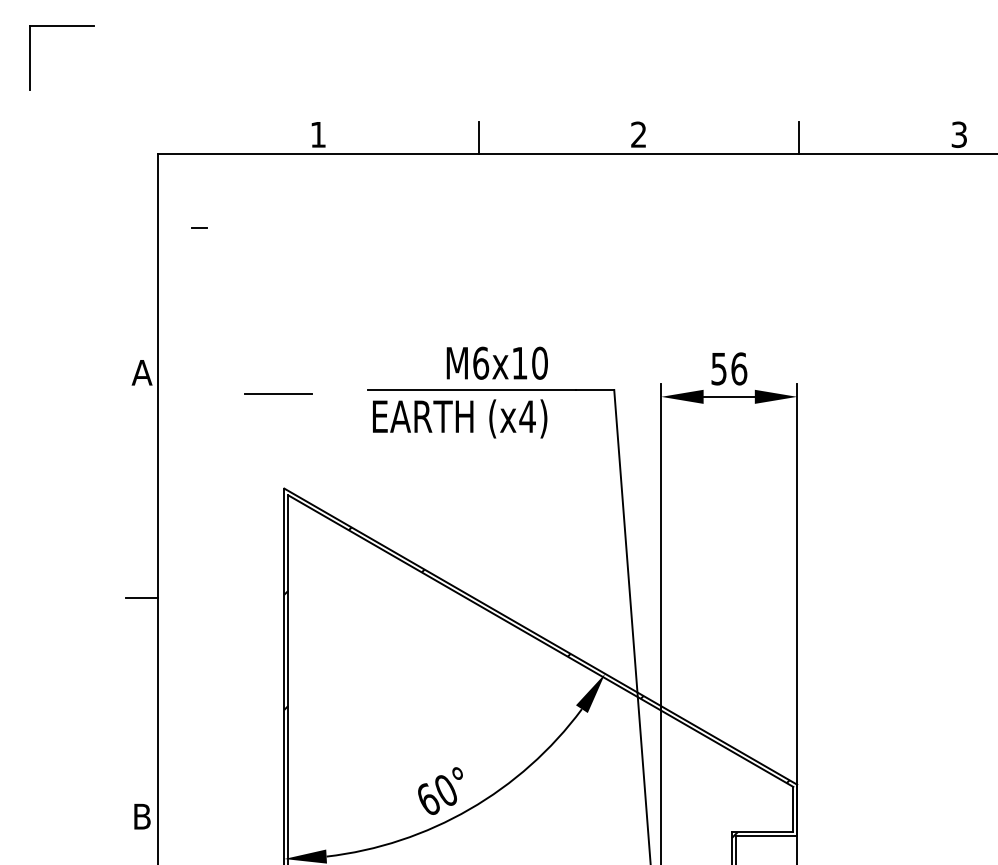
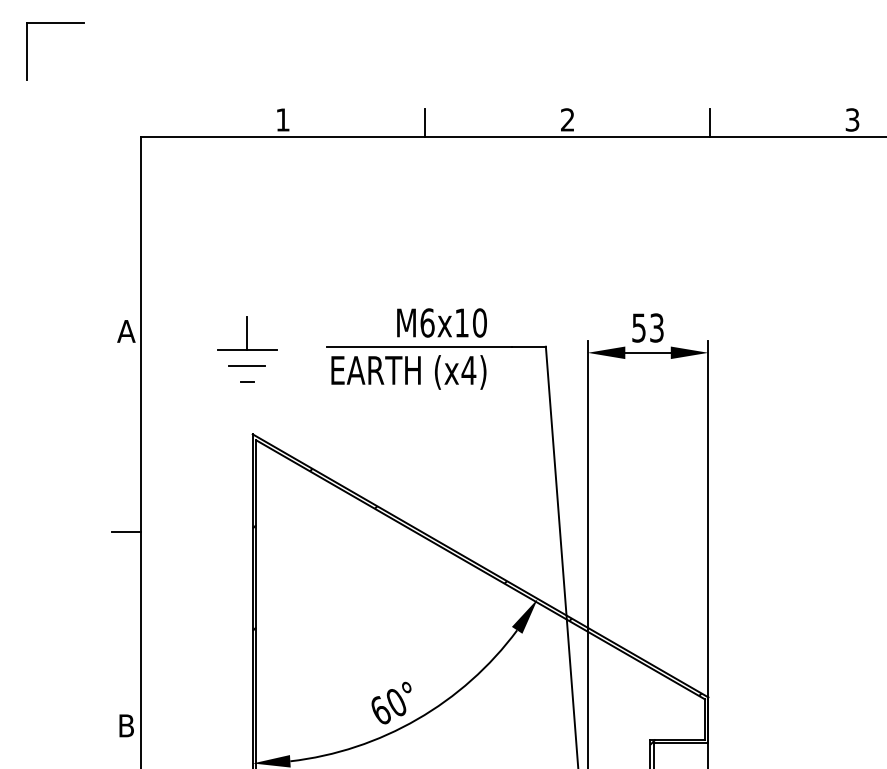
line: (199, 227) -> (247, 380), moved
text: (739, 368) -> (657, 327), 56 -> 53
line: (278, 374) -> (247, 332), added
line: (278, 411) -> (247, 365), added

